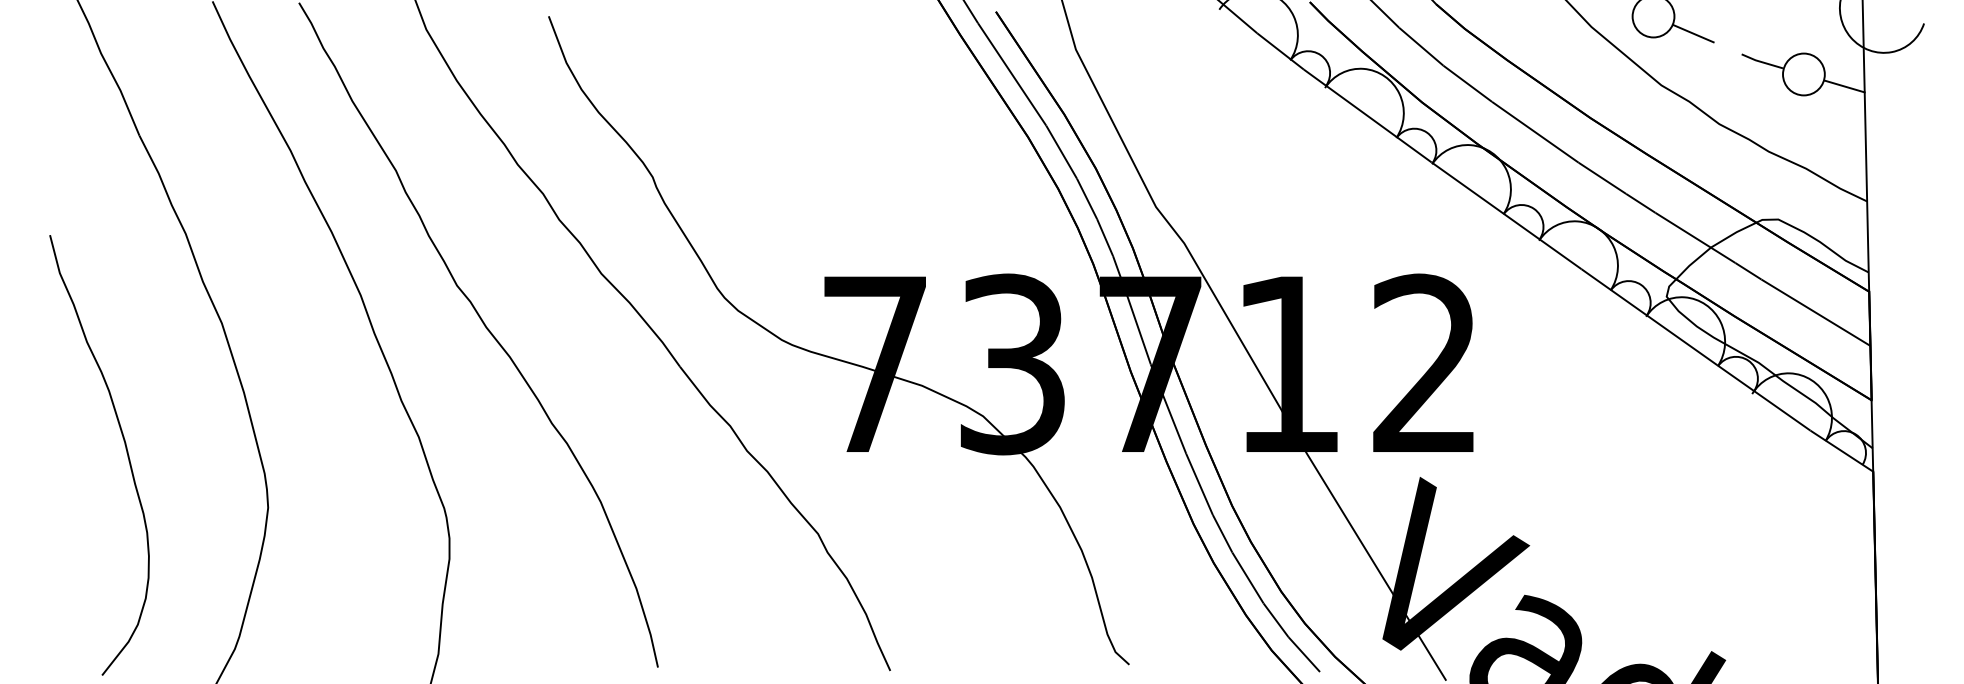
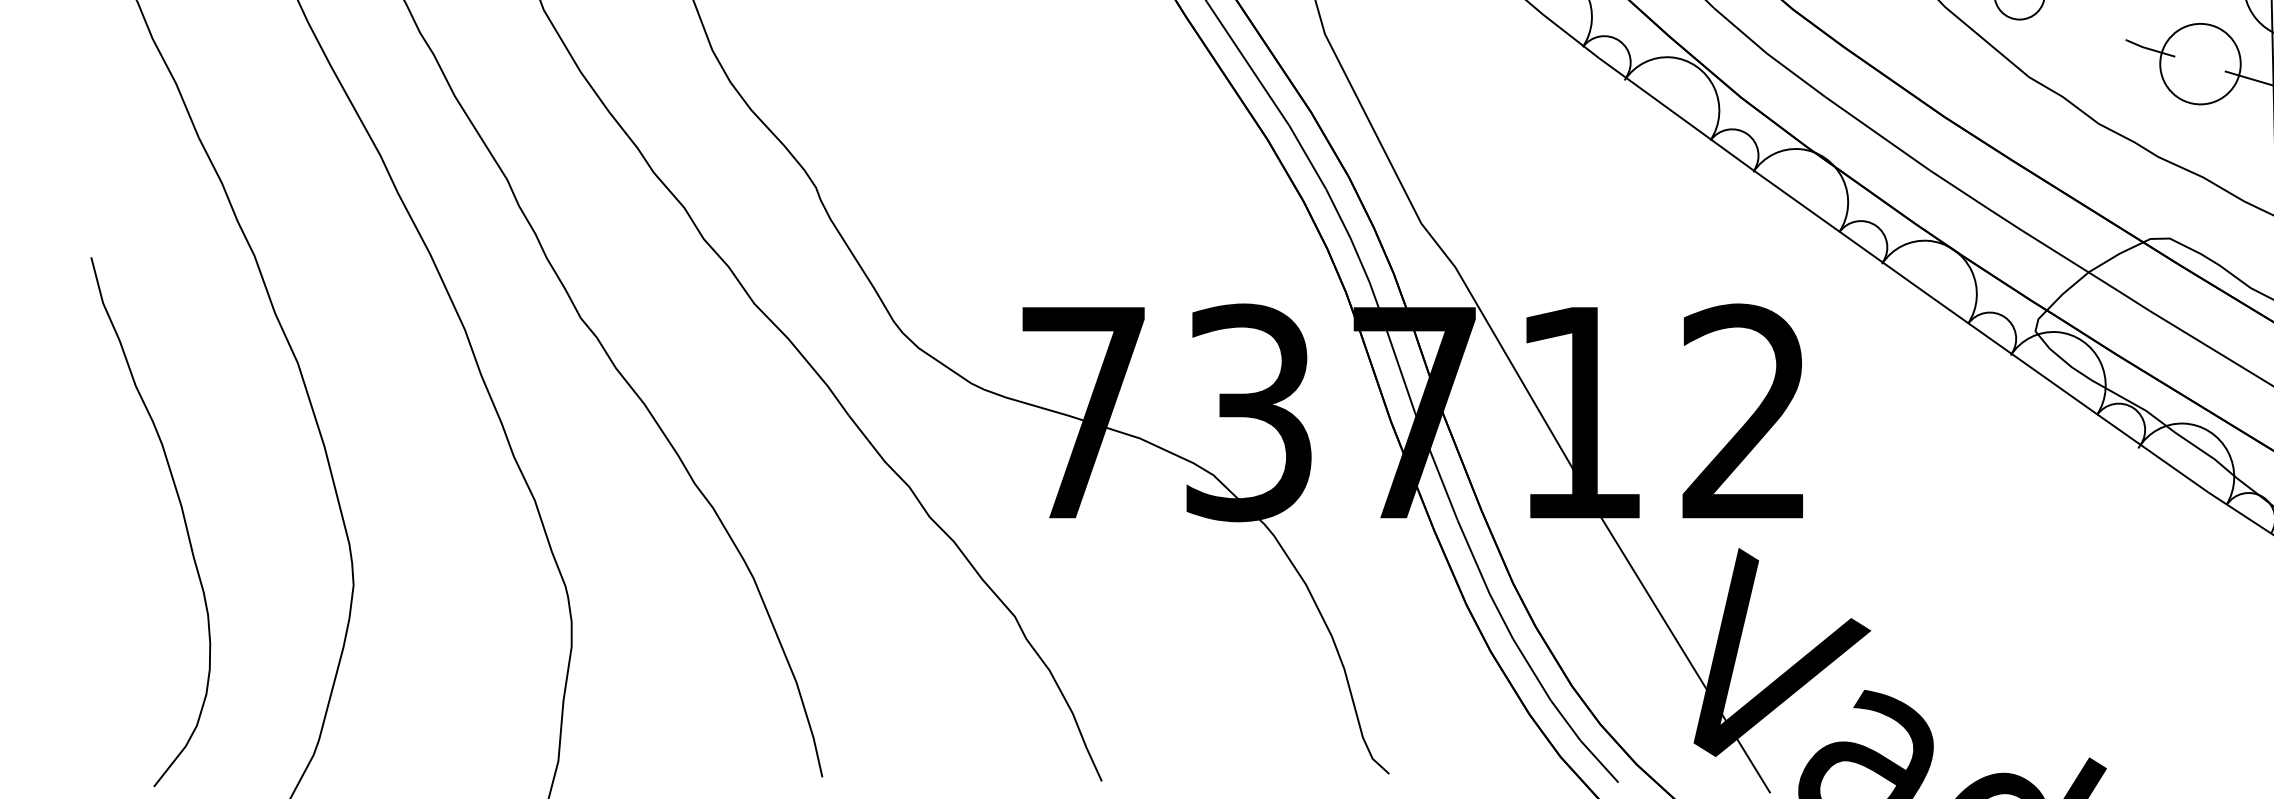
line: (1693, 33) -> (2067, 14), removed
circle: (1803, 74) -> (2199, 64), size x1.6

